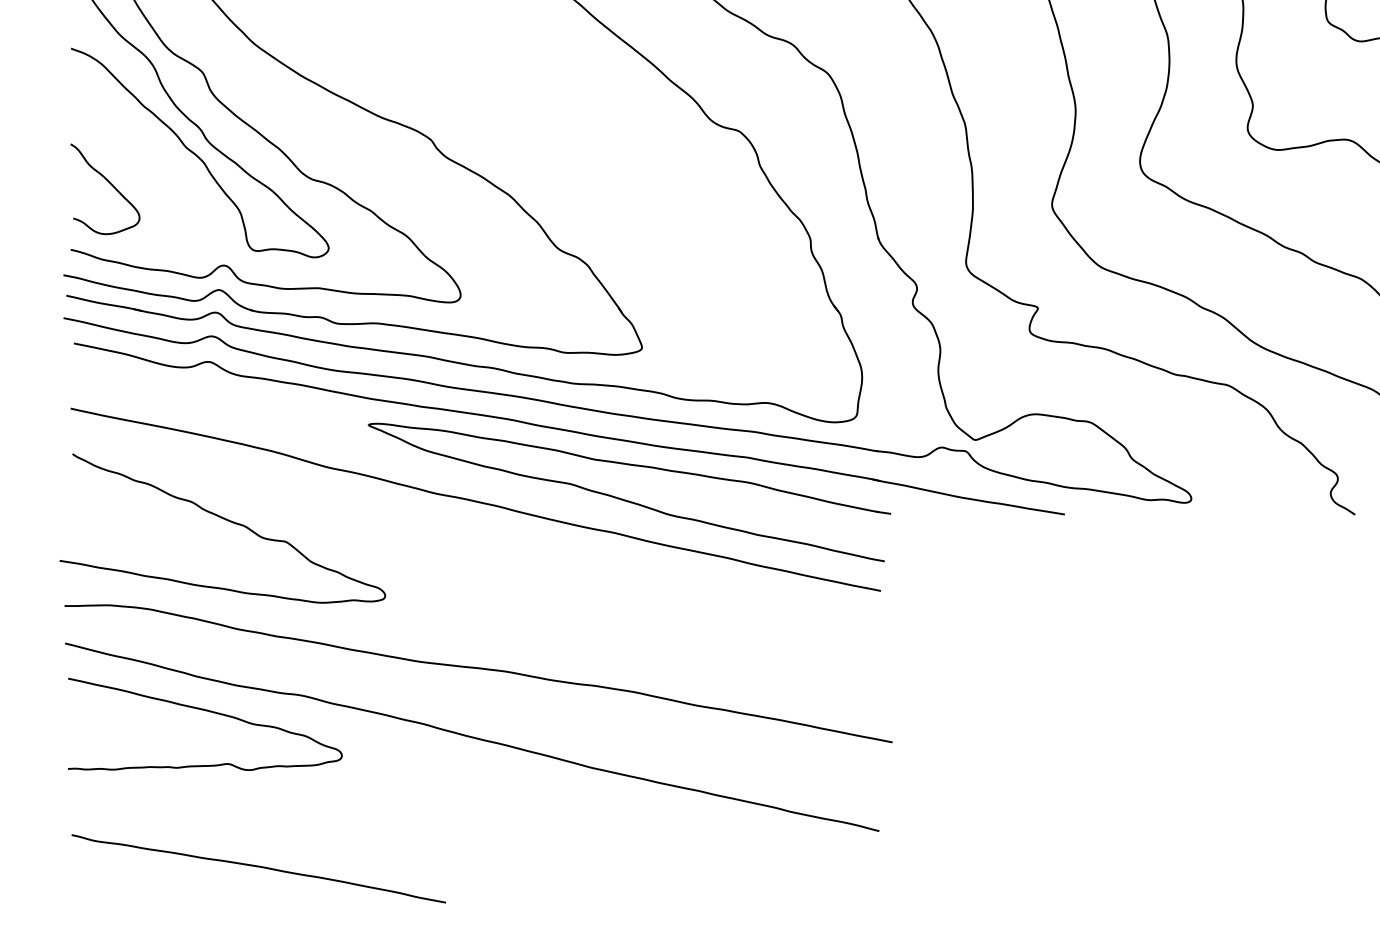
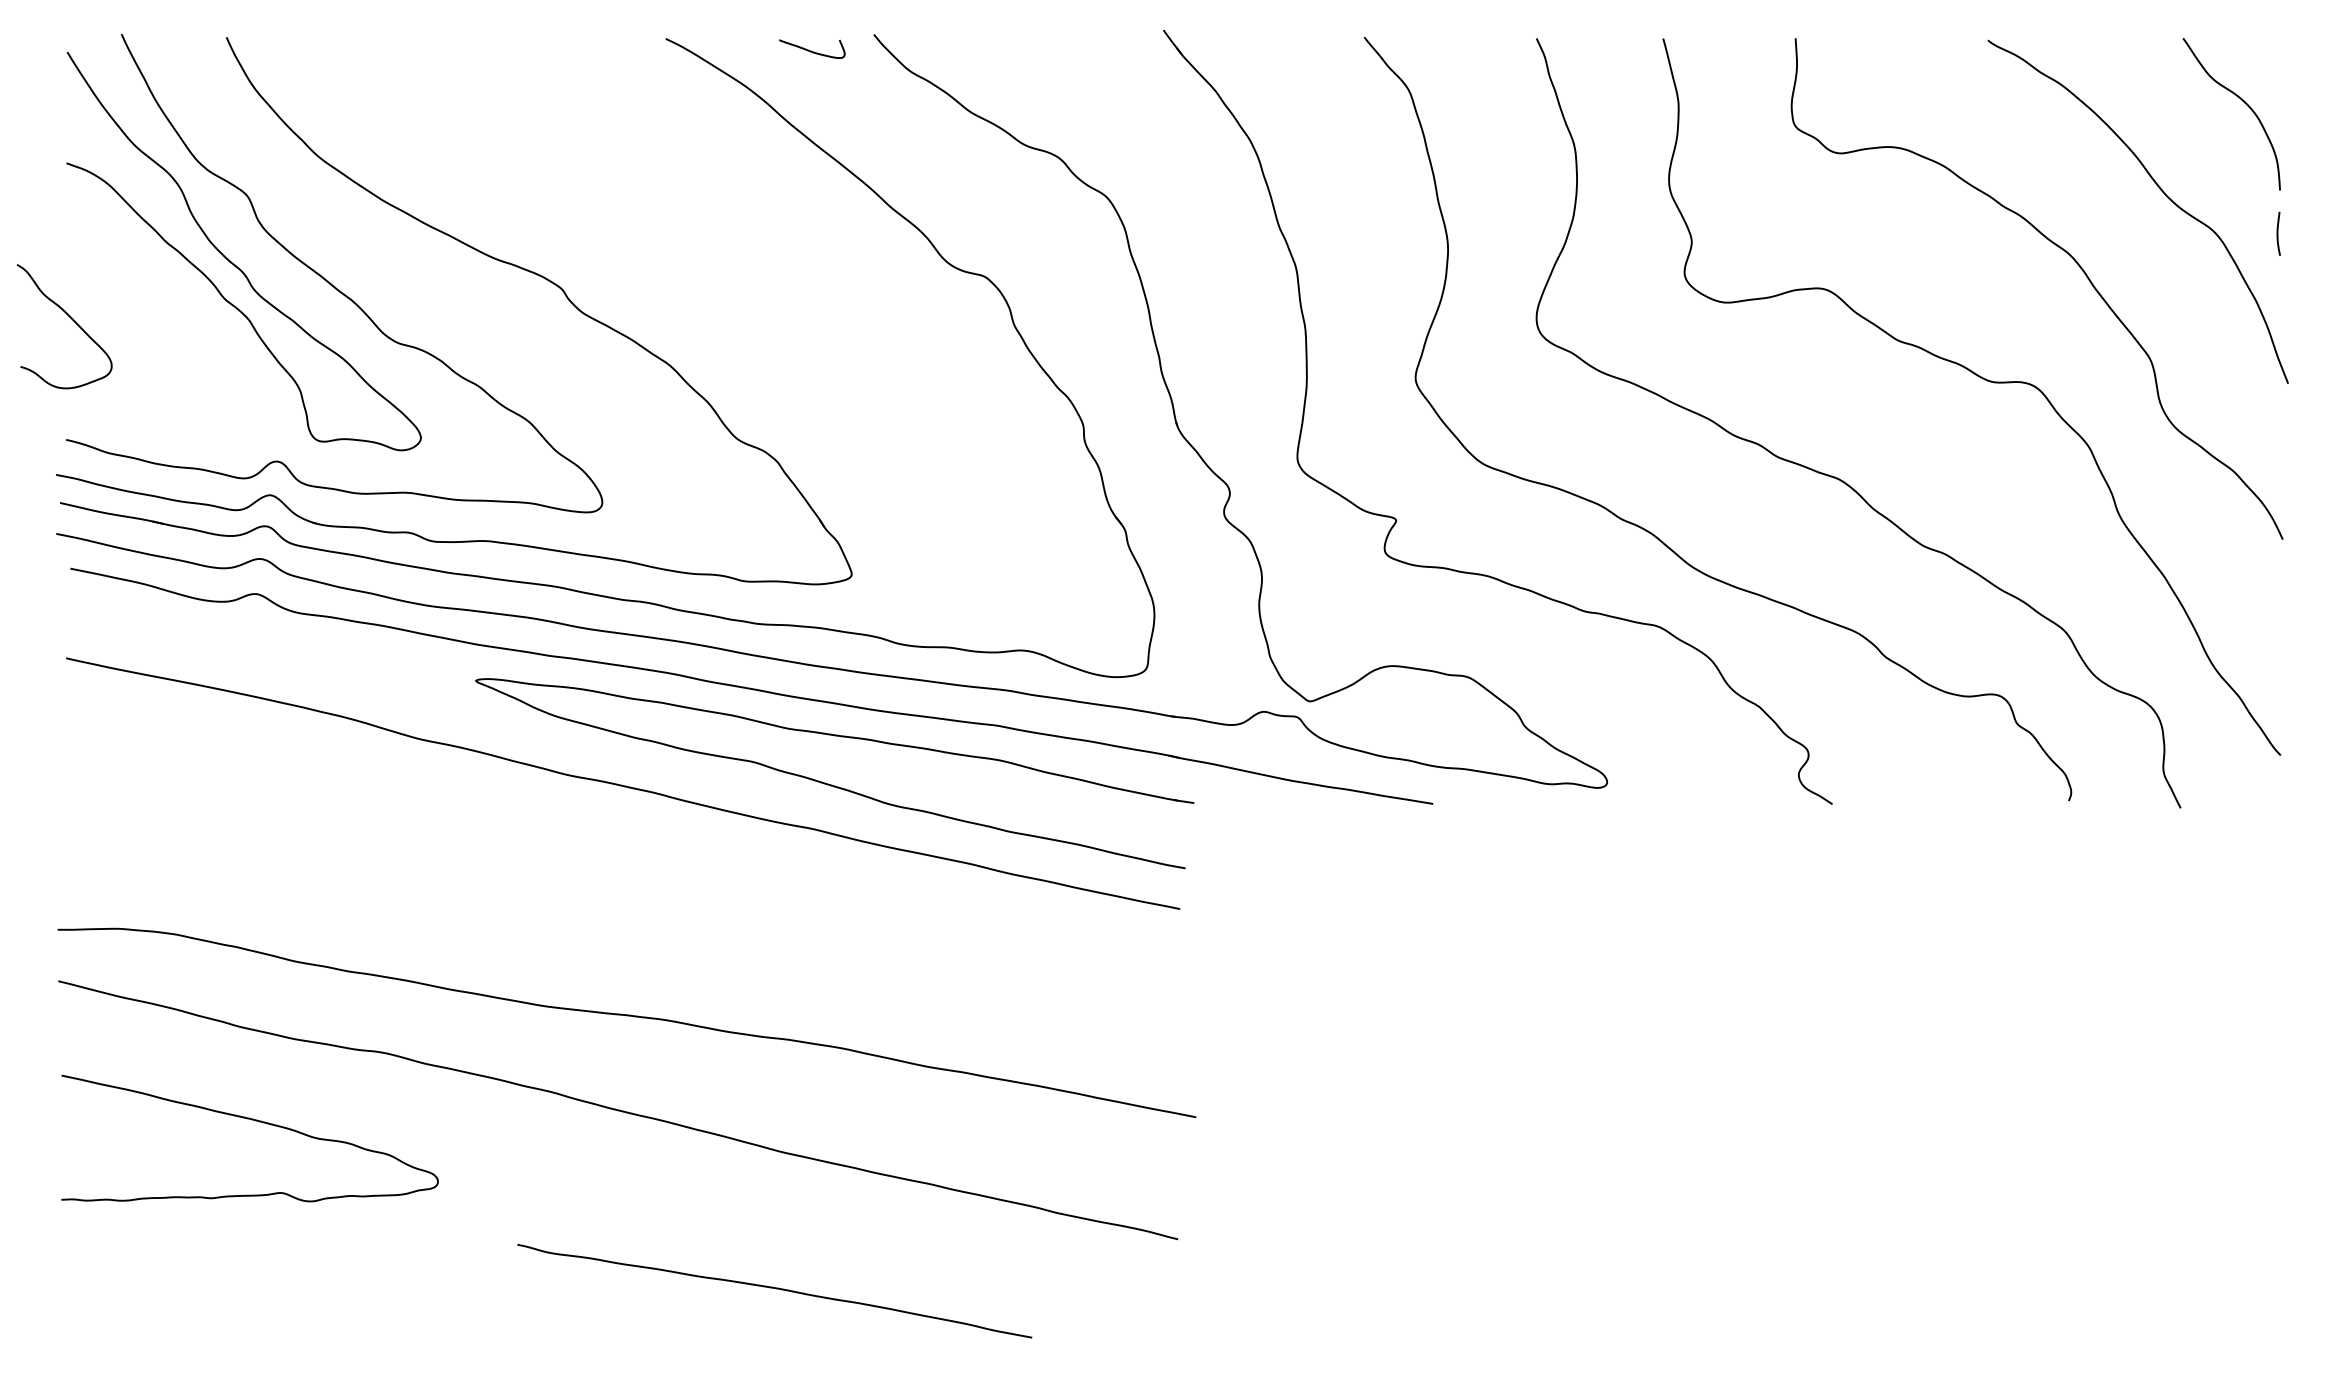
curve: (110, 184) -> (71, 319), moved
curve: (225, 520) -> (278, 811), removed
curve: (209, 712) -> (255, 1121), moved
curve: (259, 867) -> (775, 1289), moved

